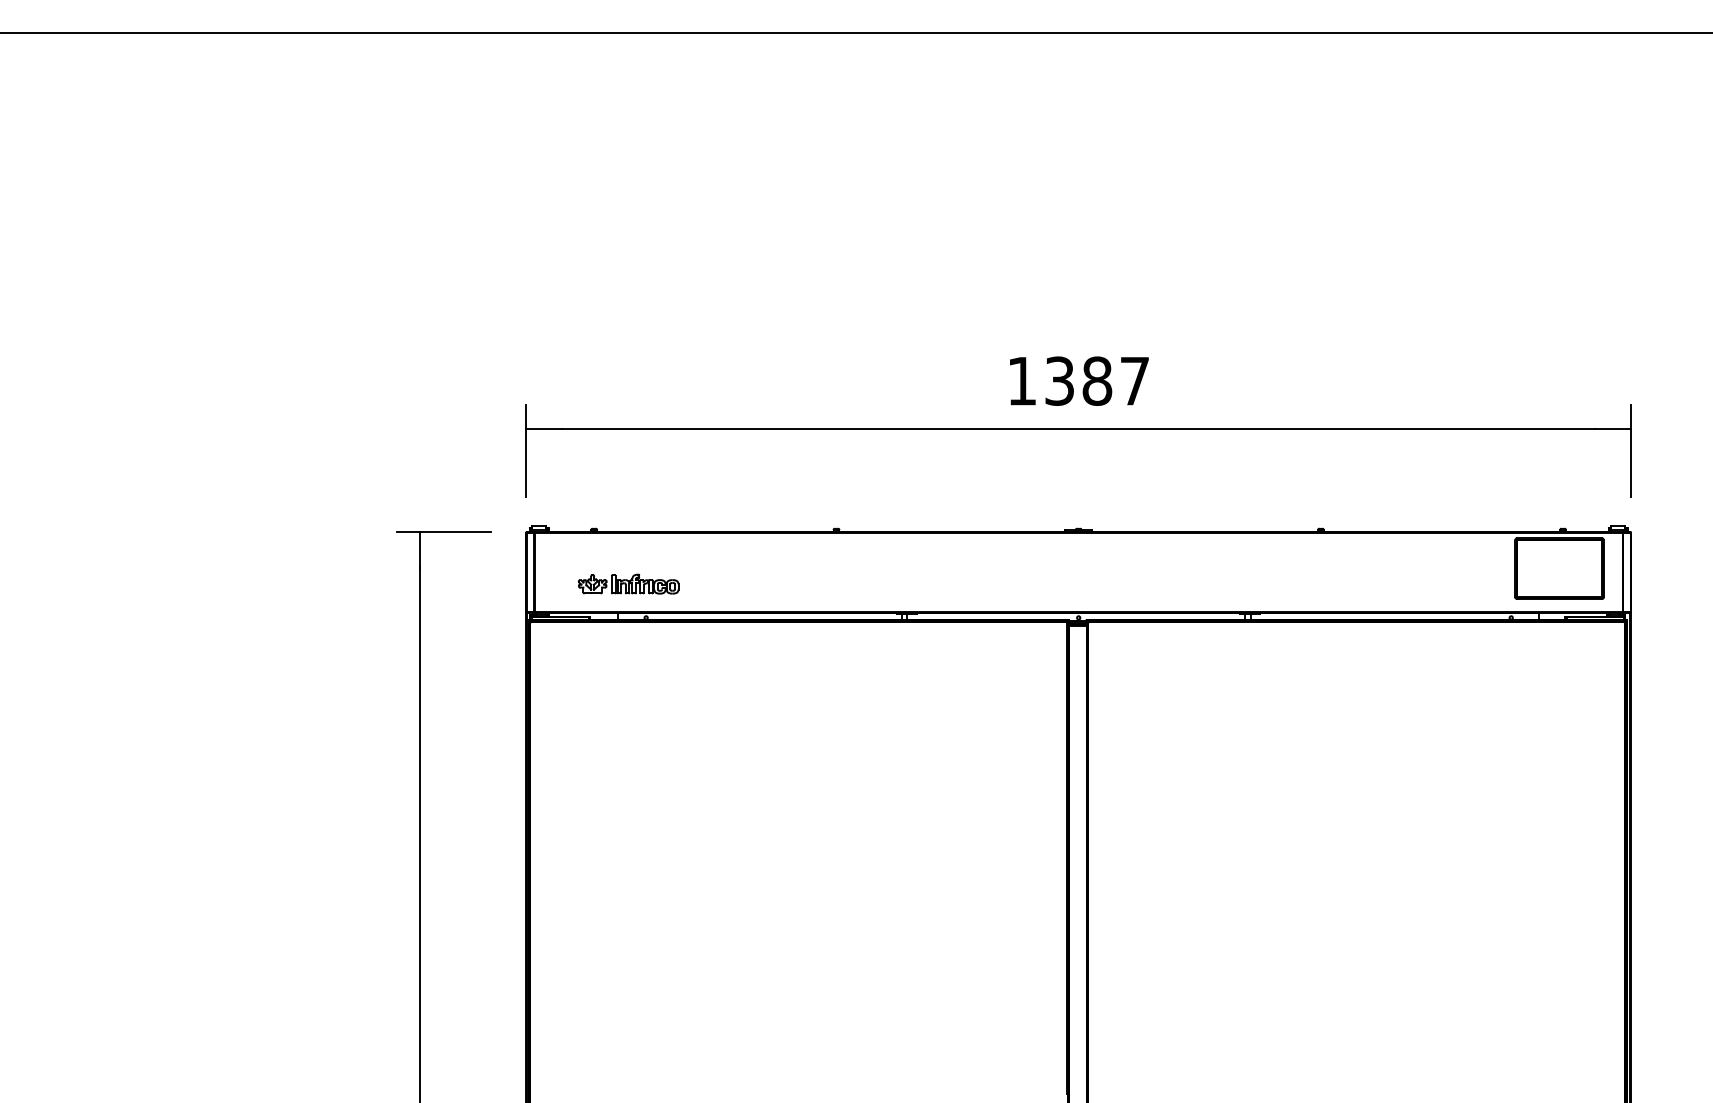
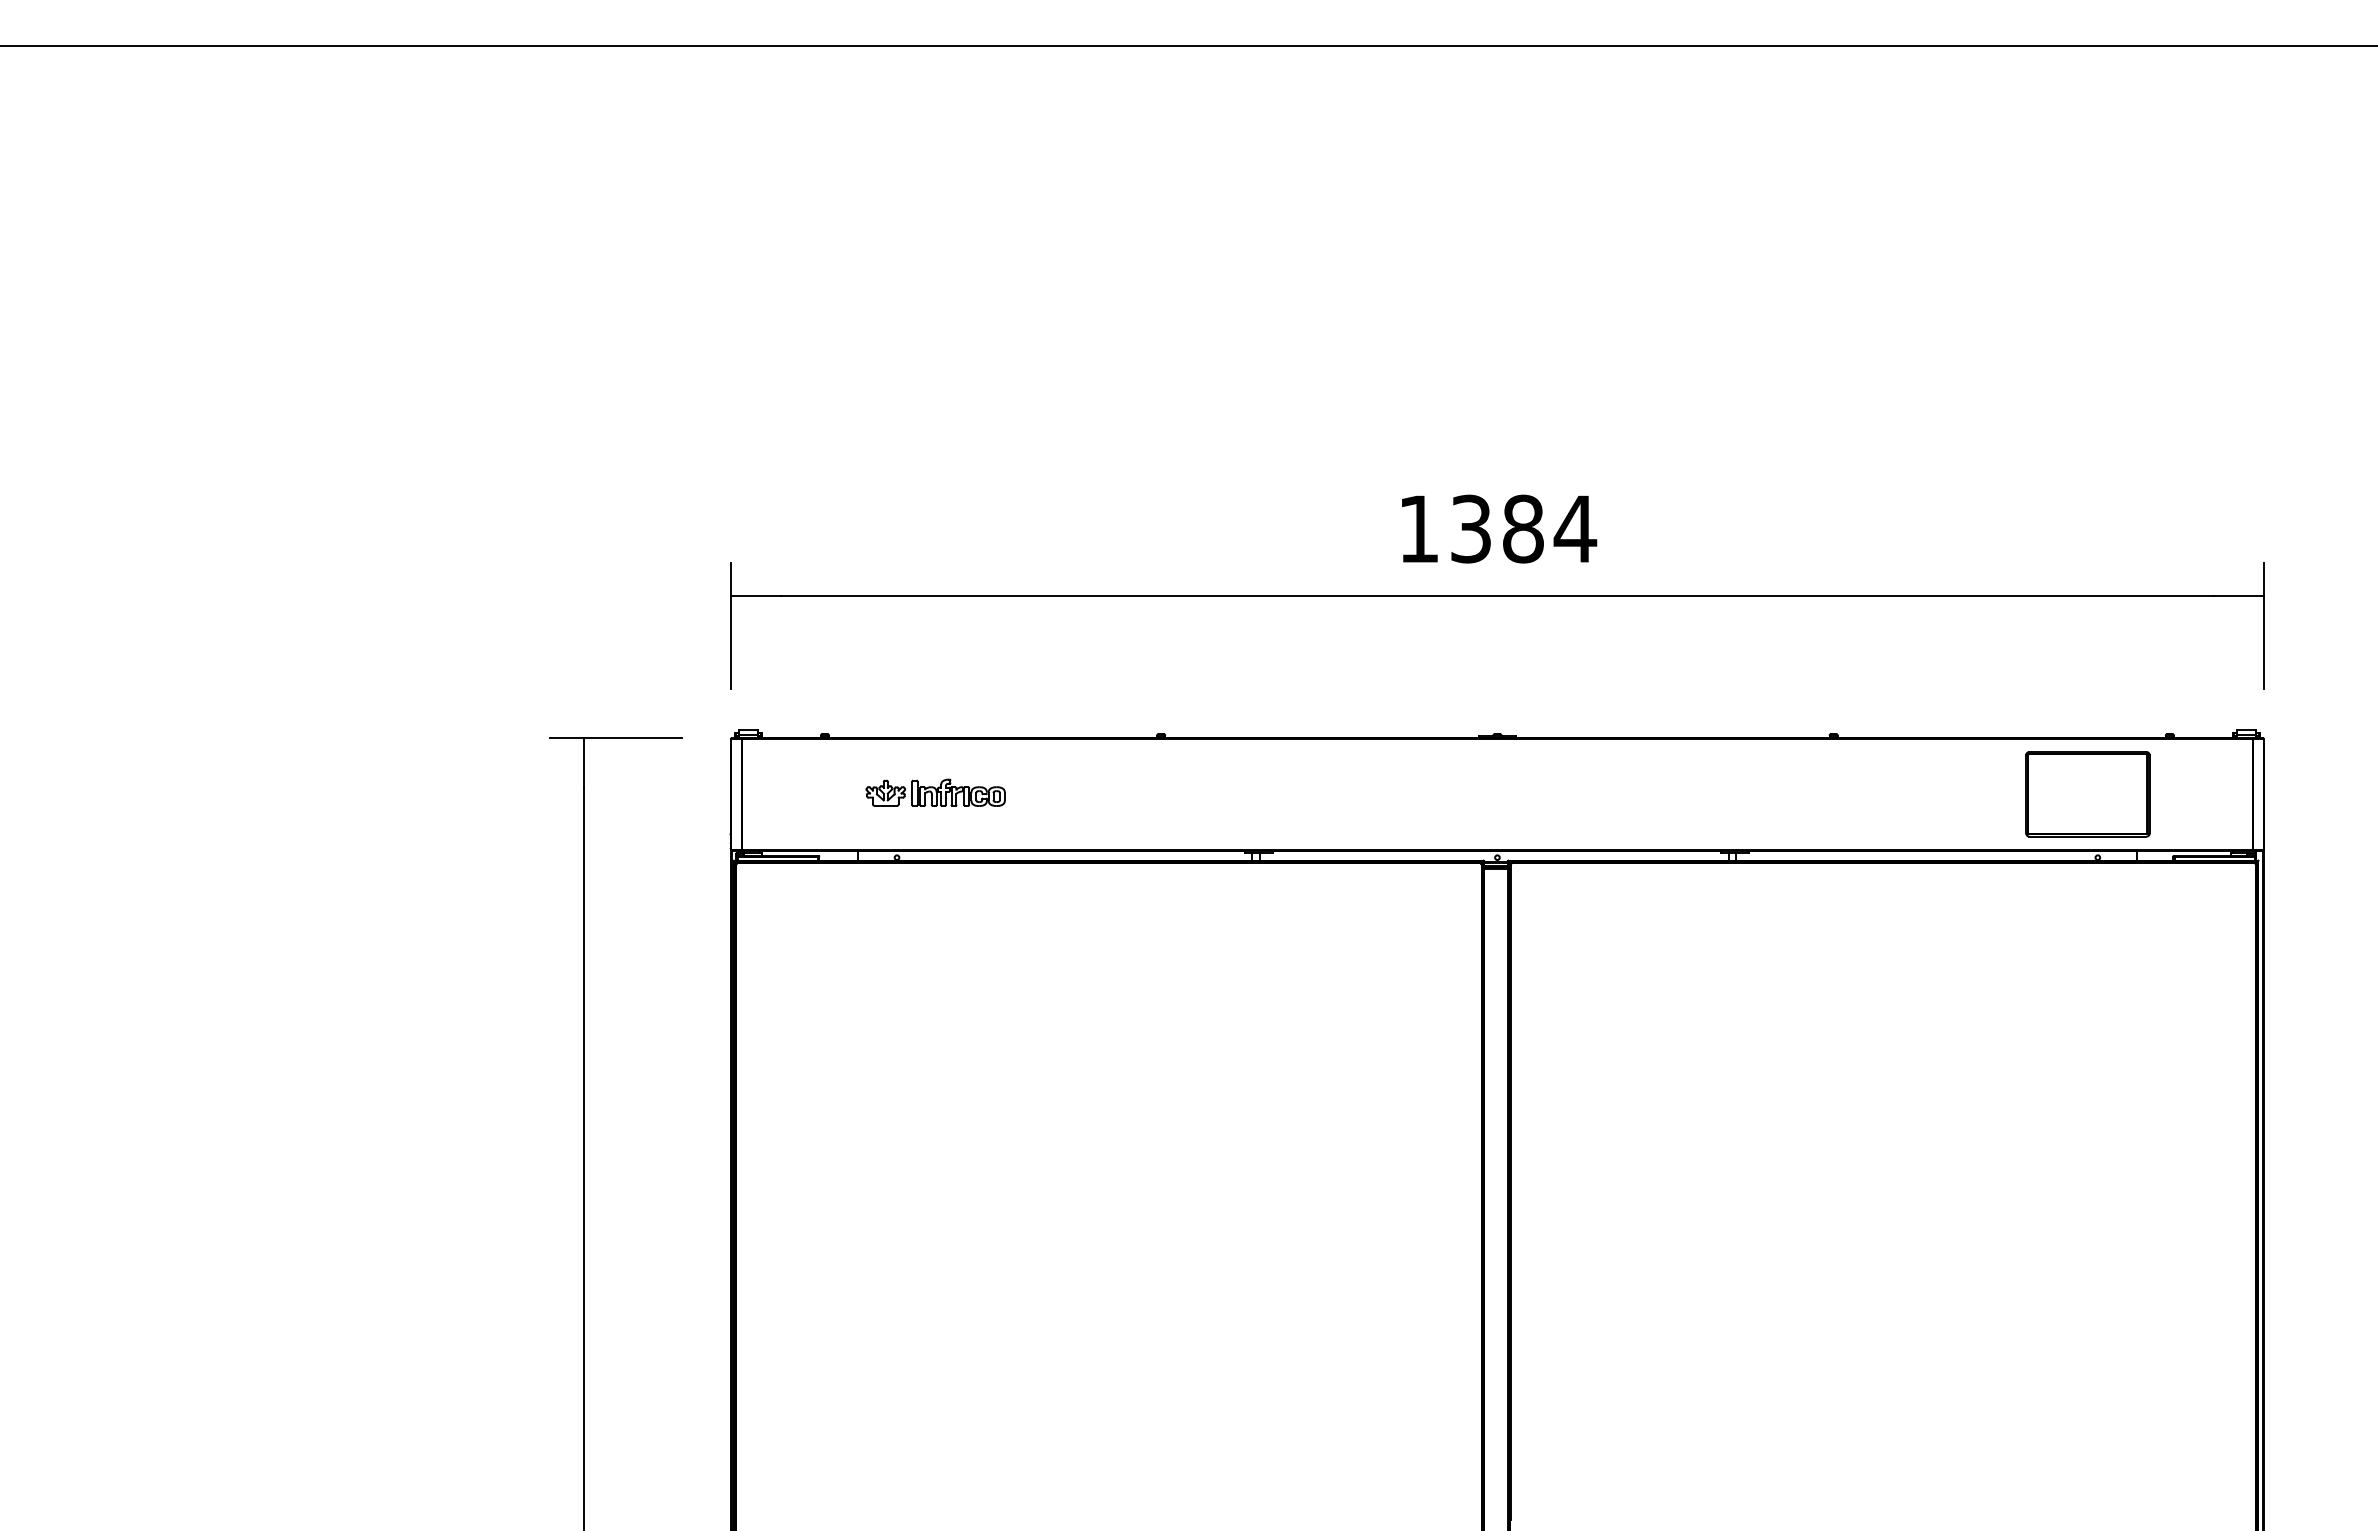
text: (1134, 380) -> (1575, 528), 1387 -> 1384
part: (1559, 568) -> (2087, 794), moved
part: (628, 583) -> (935, 792), moved

